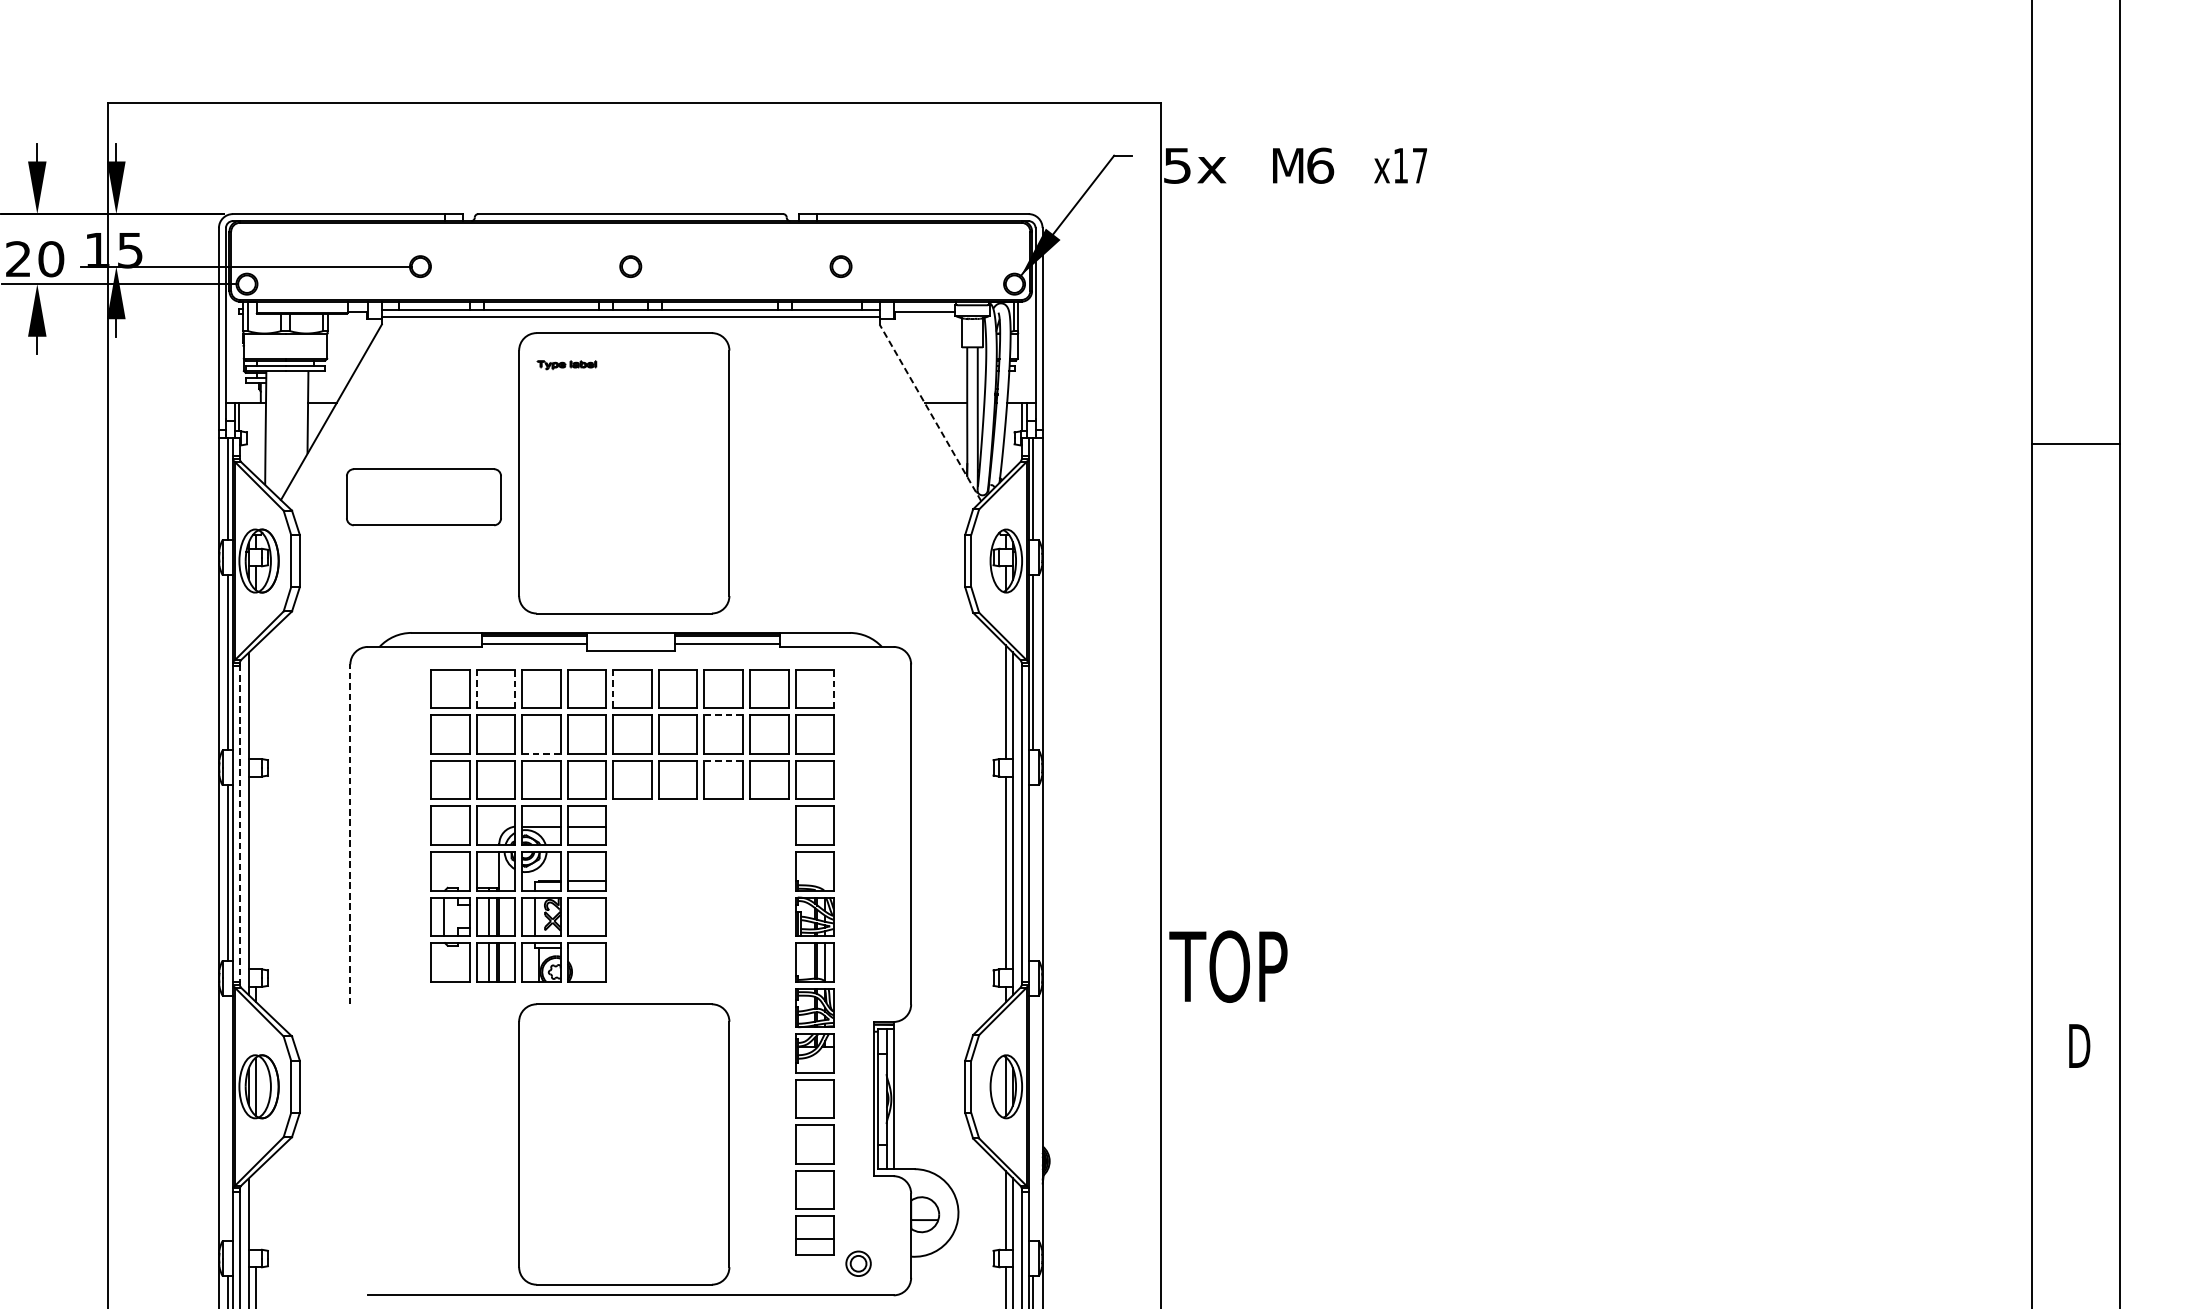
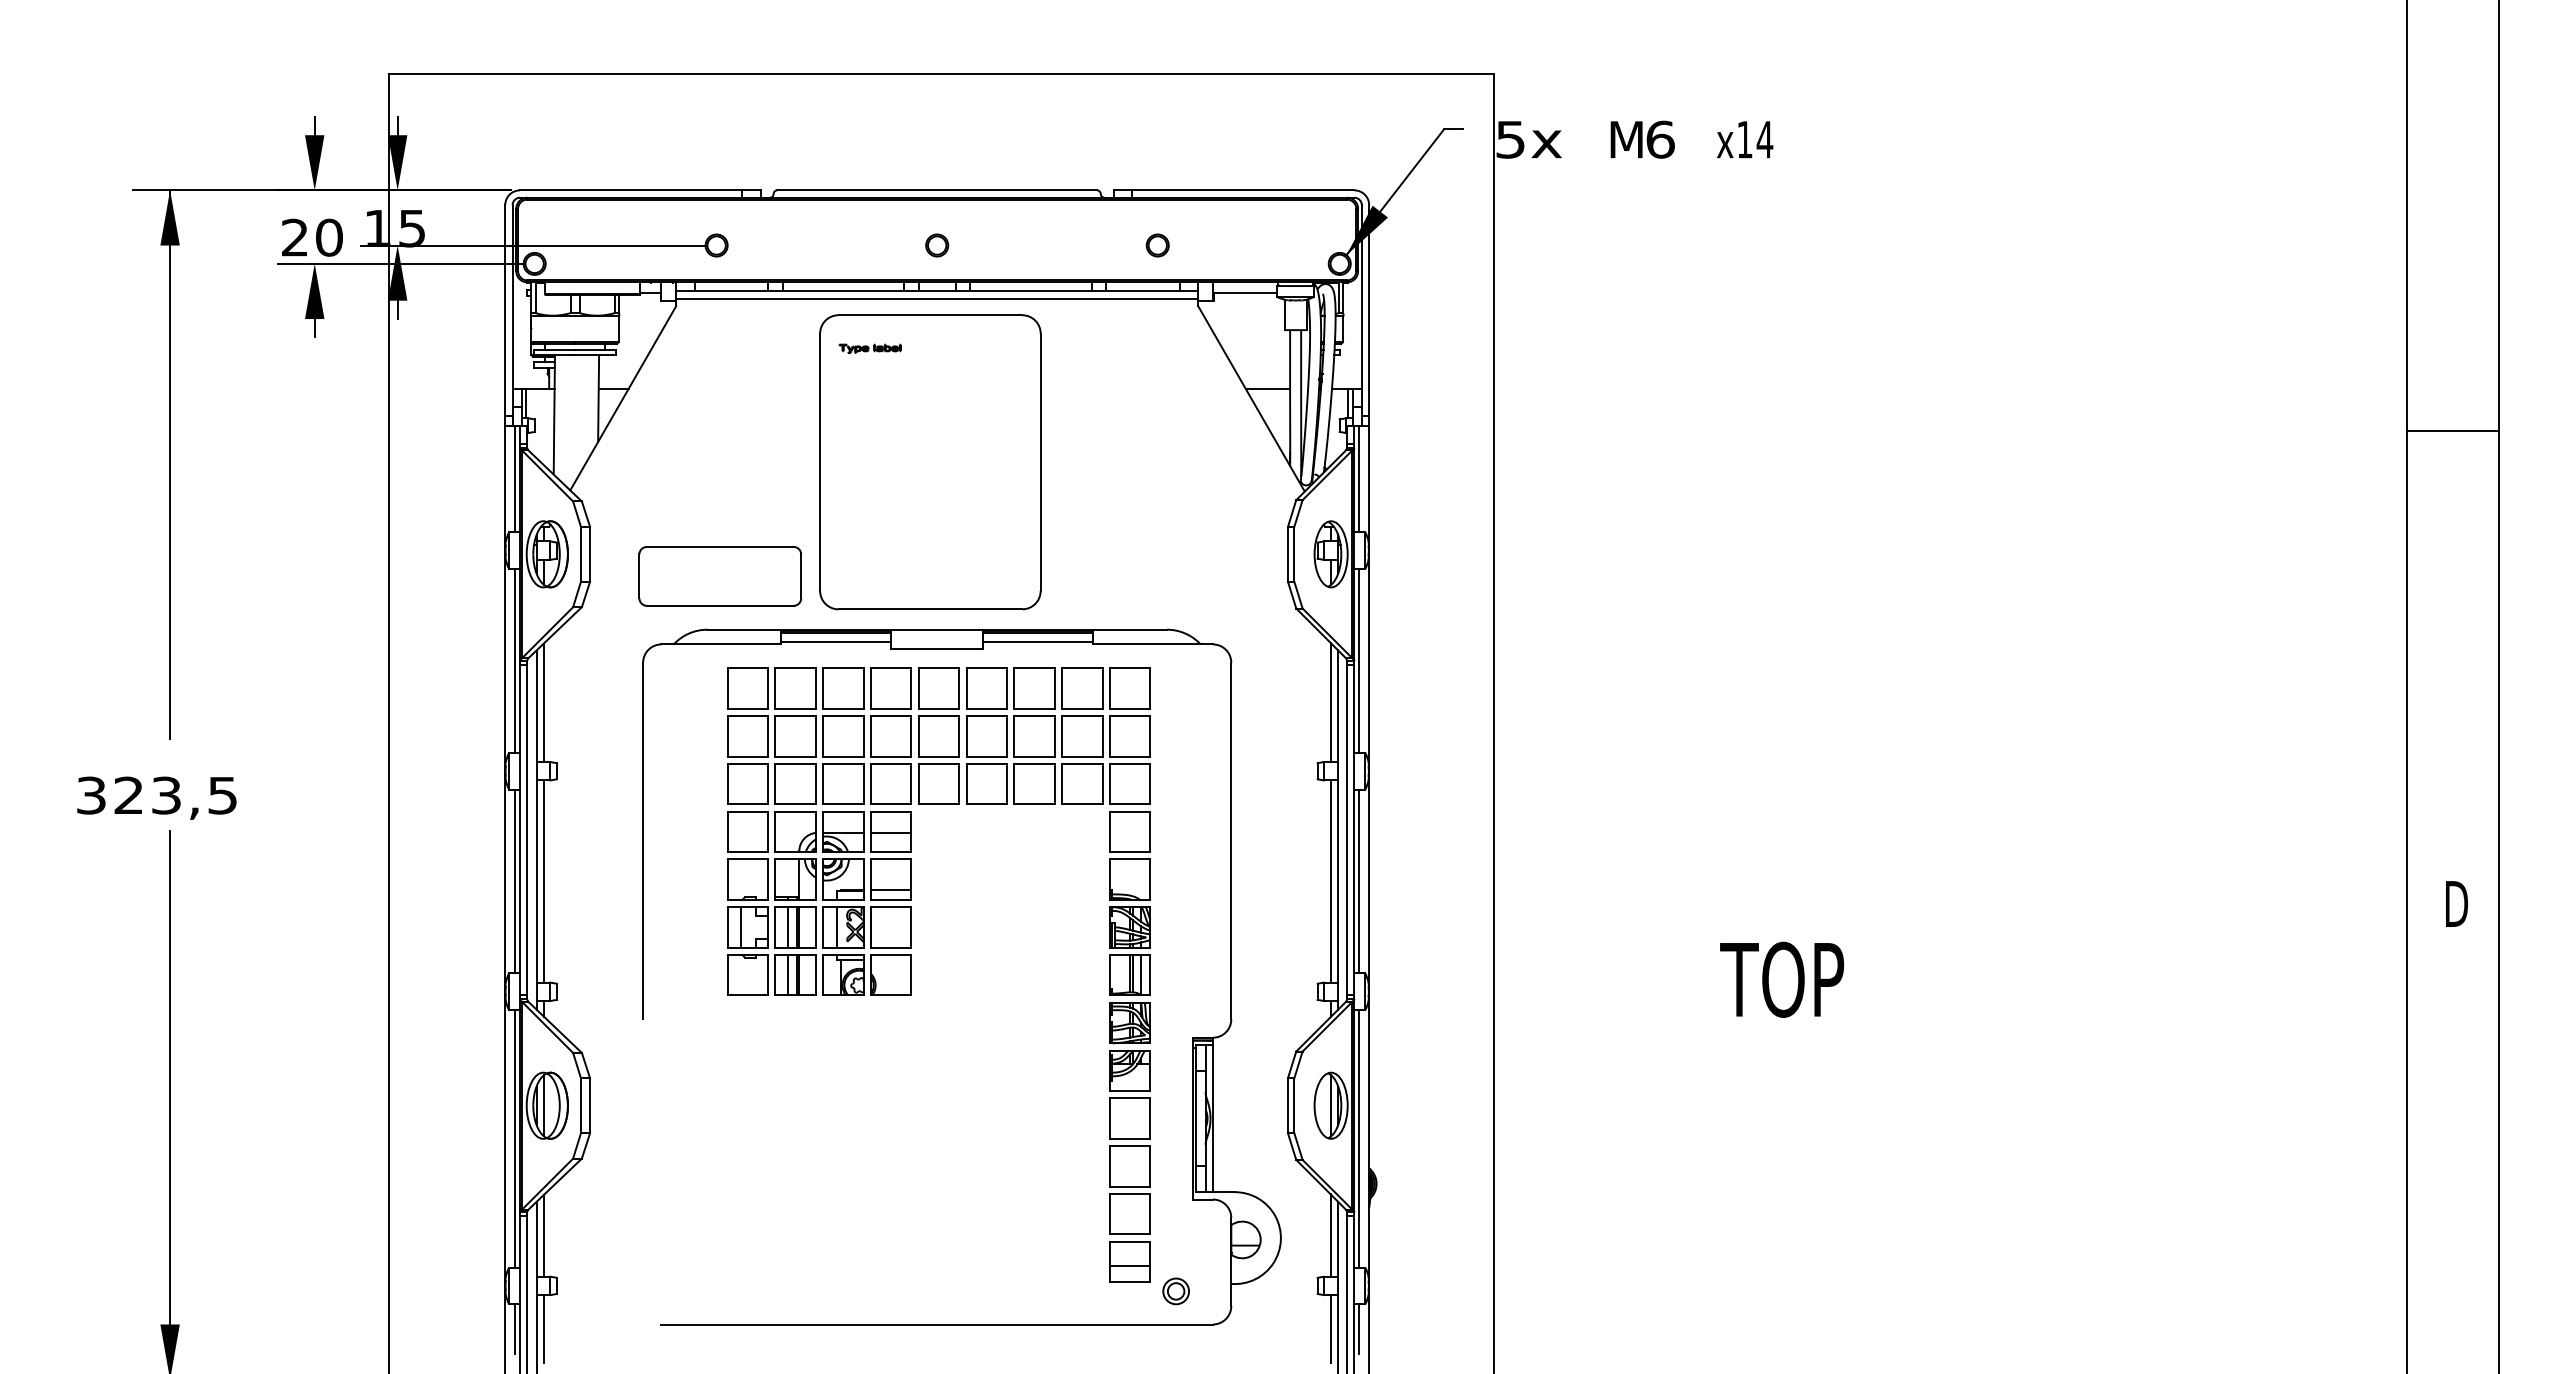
text: (1419, 165) -> (1764, 139), 17 -> 14
line: (930, 412) -> (1251, 398), dashed -> solid
part: (423, 497) -> (719, 576), moved
line: (514, 688) -> (815, 688), dashed -> solid
line: (834, 688) -> (1150, 688), dashed -> solid
line: (476, 689) -> (775, 689), dashed -> solid
line: (612, 689) -> (918, 689), dashed -> solid
line: (255, 702) -> (543, 702), added
line: (723, 715) -> (1034, 716), dashed -> solid
line: (541, 753) -> (843, 756), dashed -> solid
line: (723, 760) -> (1034, 763), dashed -> solid
line: (240, 824) -> (527, 830), dashed -> solid
line: (350, 833) -> (643, 840), dashed -> solid
line: (255, 872) -> (543, 881), added
line: (1033, 872) -> (1359, 881), added
text: (1228, 966) -> (1782, 979), moved
text: (2079, 1045) -> (2456, 903), moved
line: (228, 1118) -> (515, 1138), added
line: (1033, 1118) -> (1359, 1138), added
part: (624, 1144) -> (930, 1166), removed
line: (255, 1210) -> (543, 1235), added

